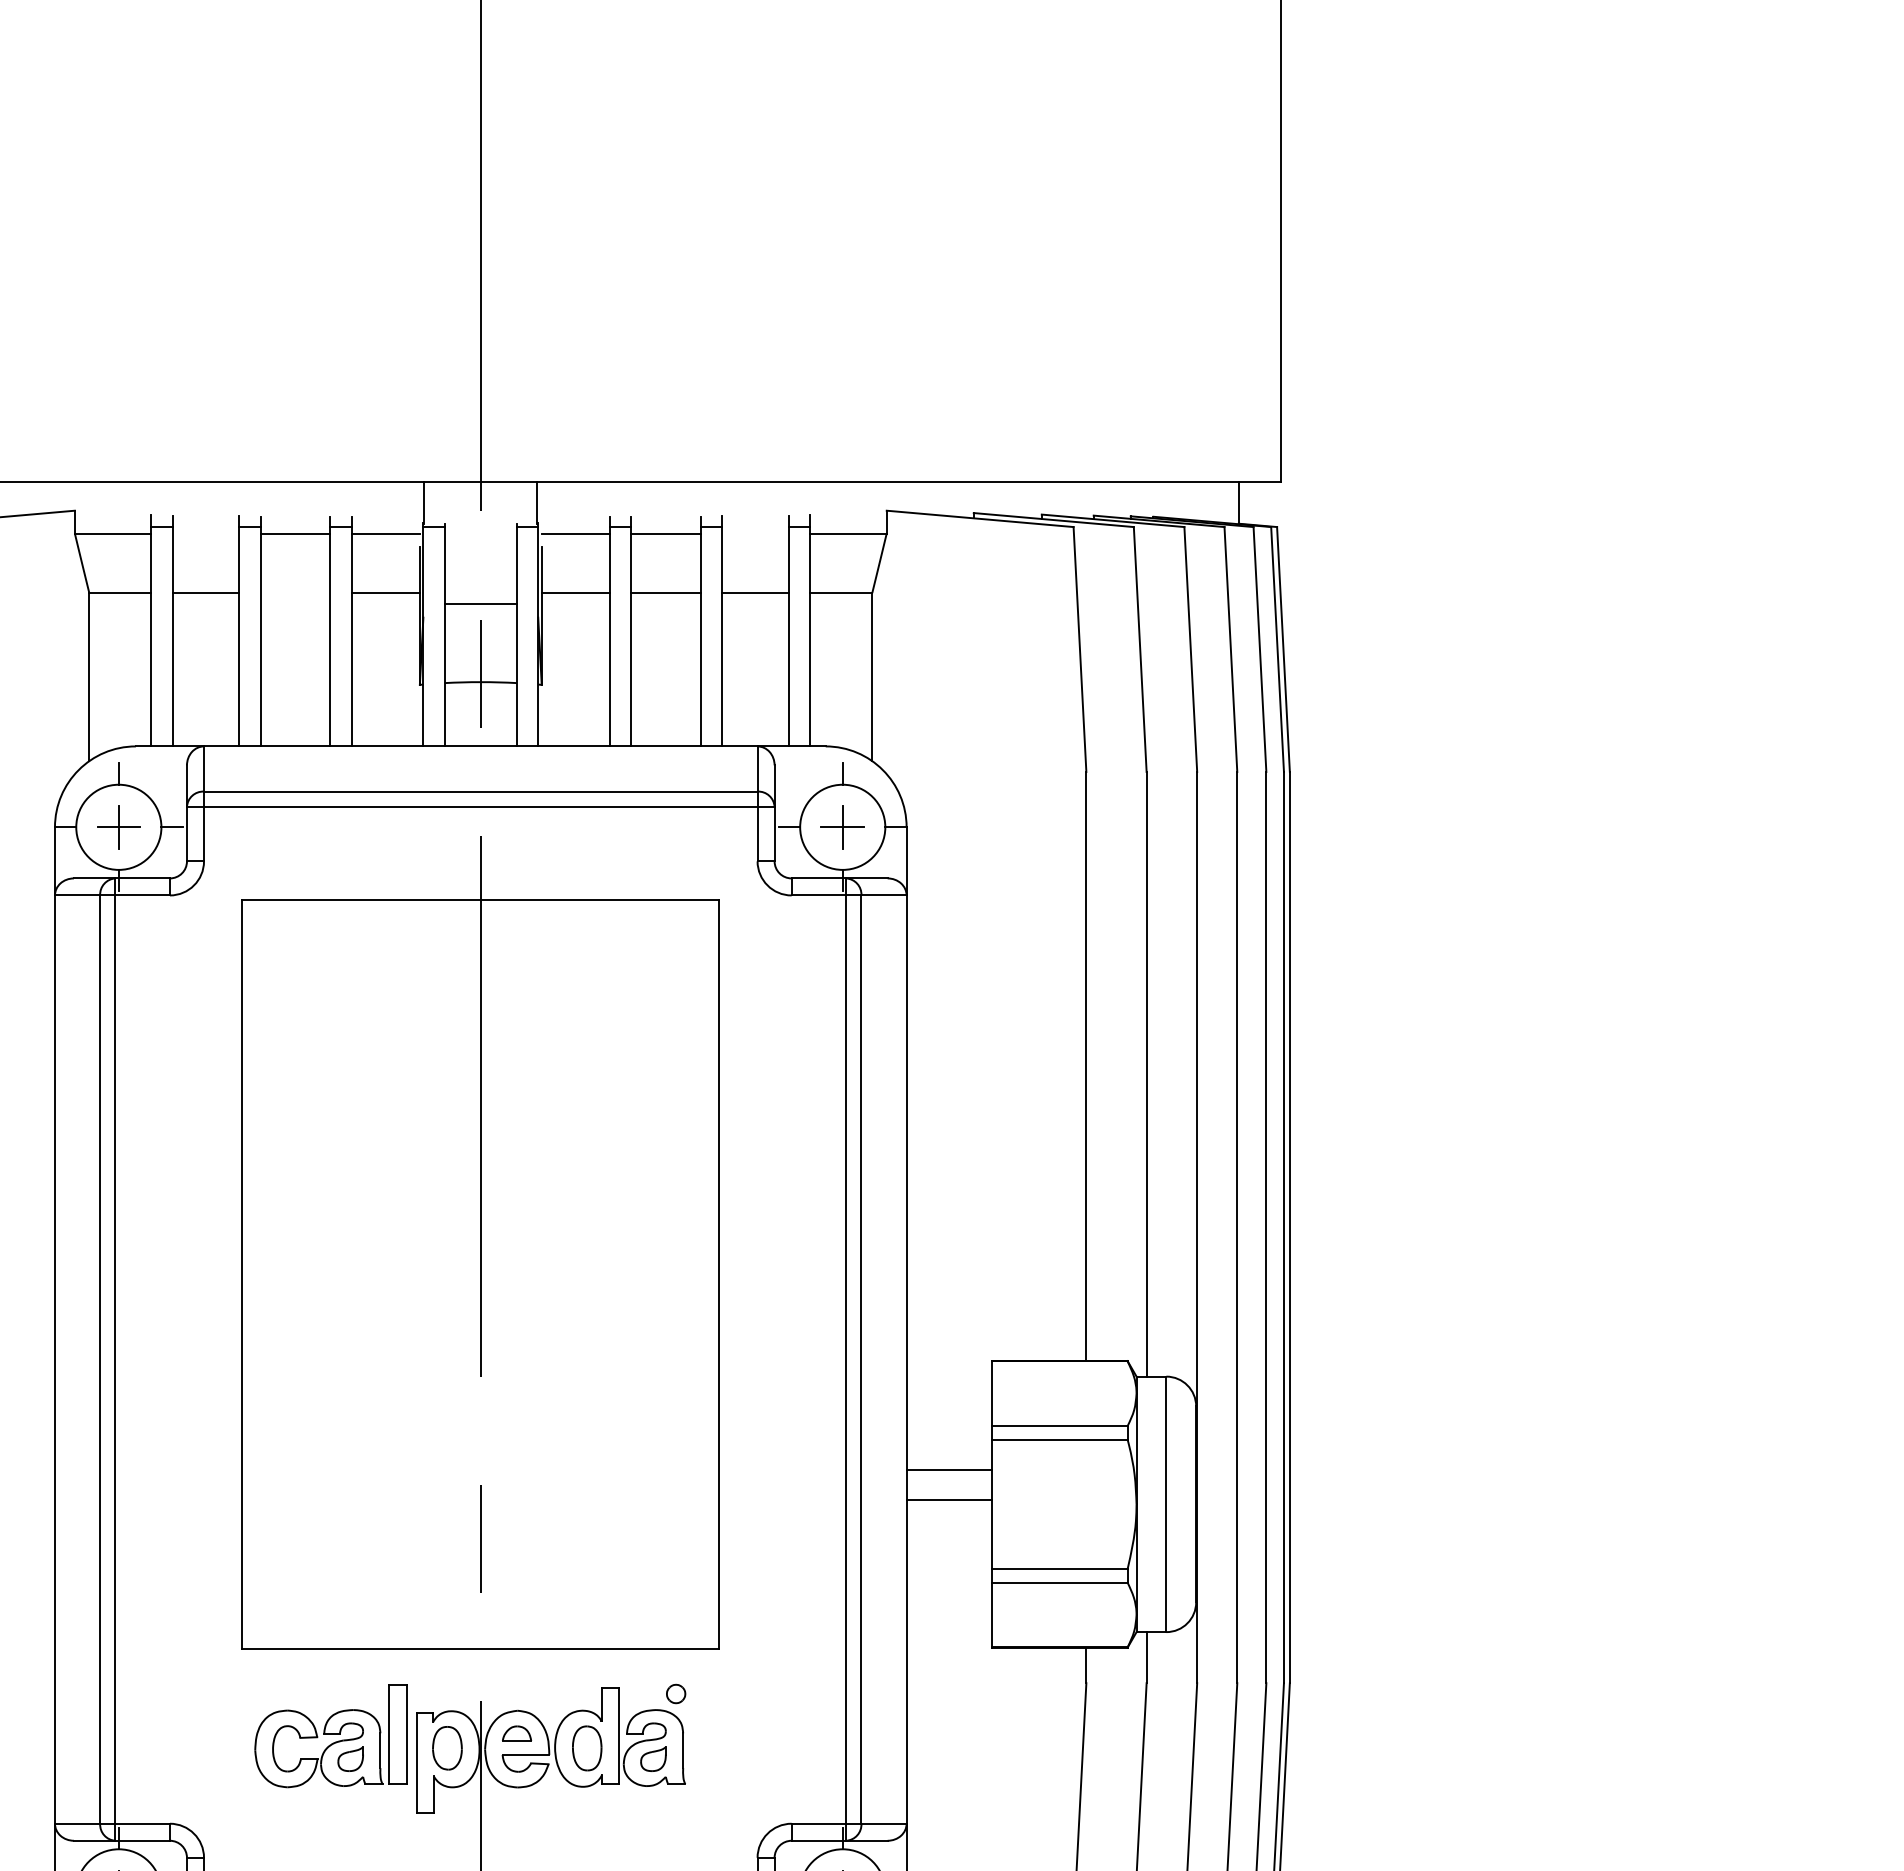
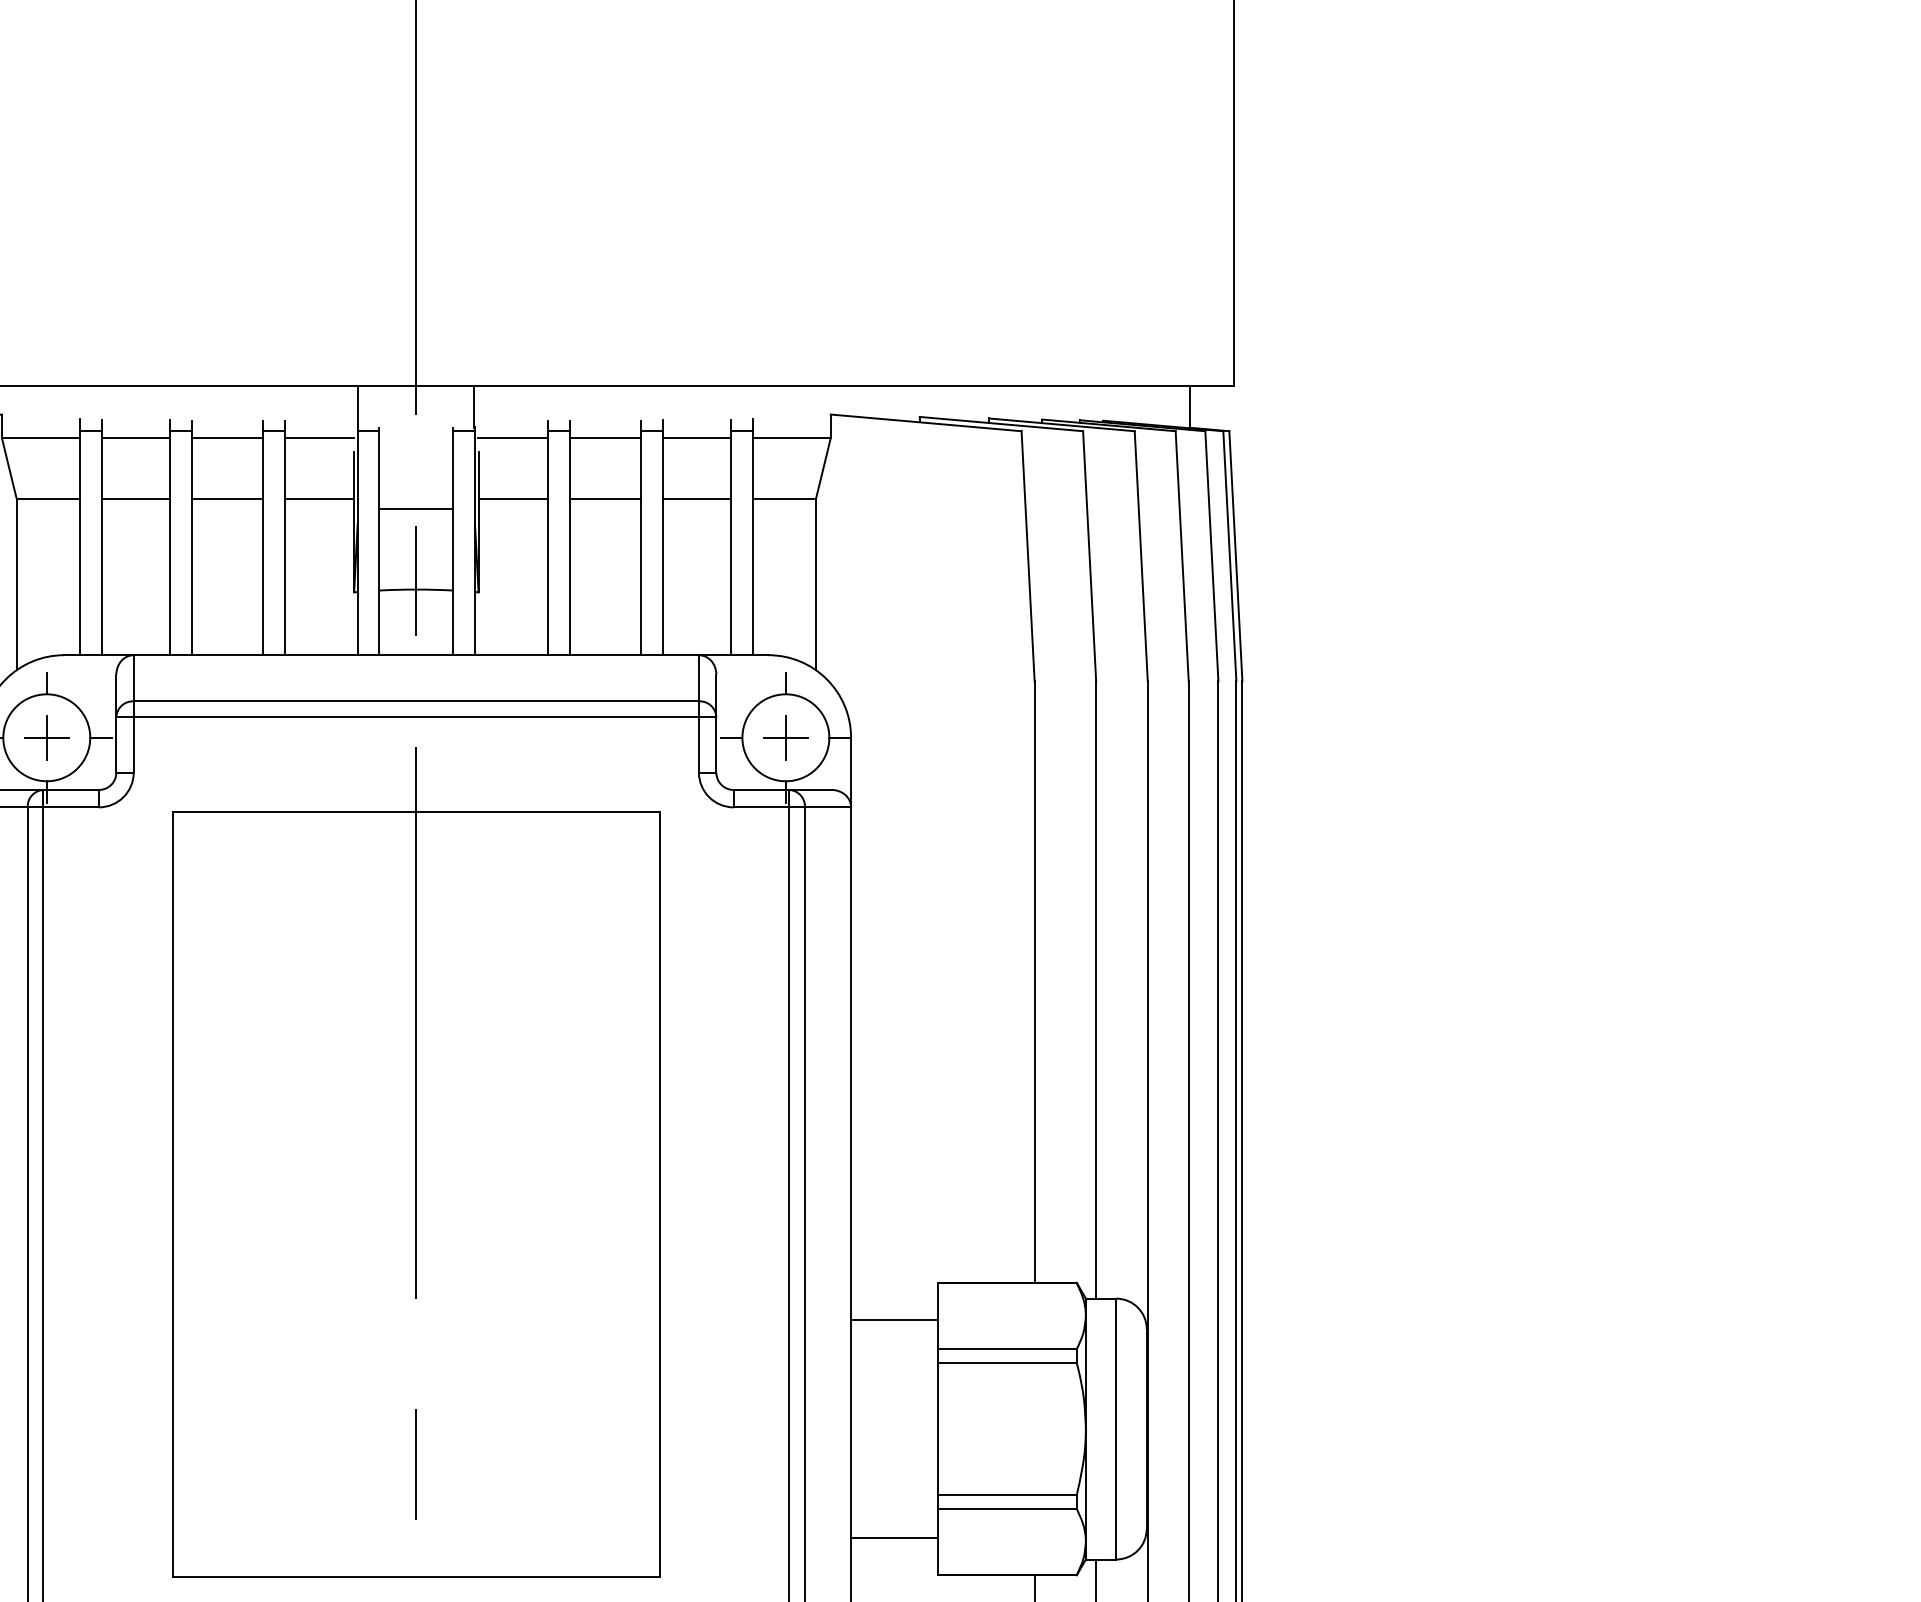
line: (205, 533) -> (135, 437), added
line: (755, 533) -> (696, 437), added
line: (295, 593) -> (227, 499), added
line: (948, 1469) -> (893, 1319), moved
line: (948, 1499) -> (893, 1537), moved

